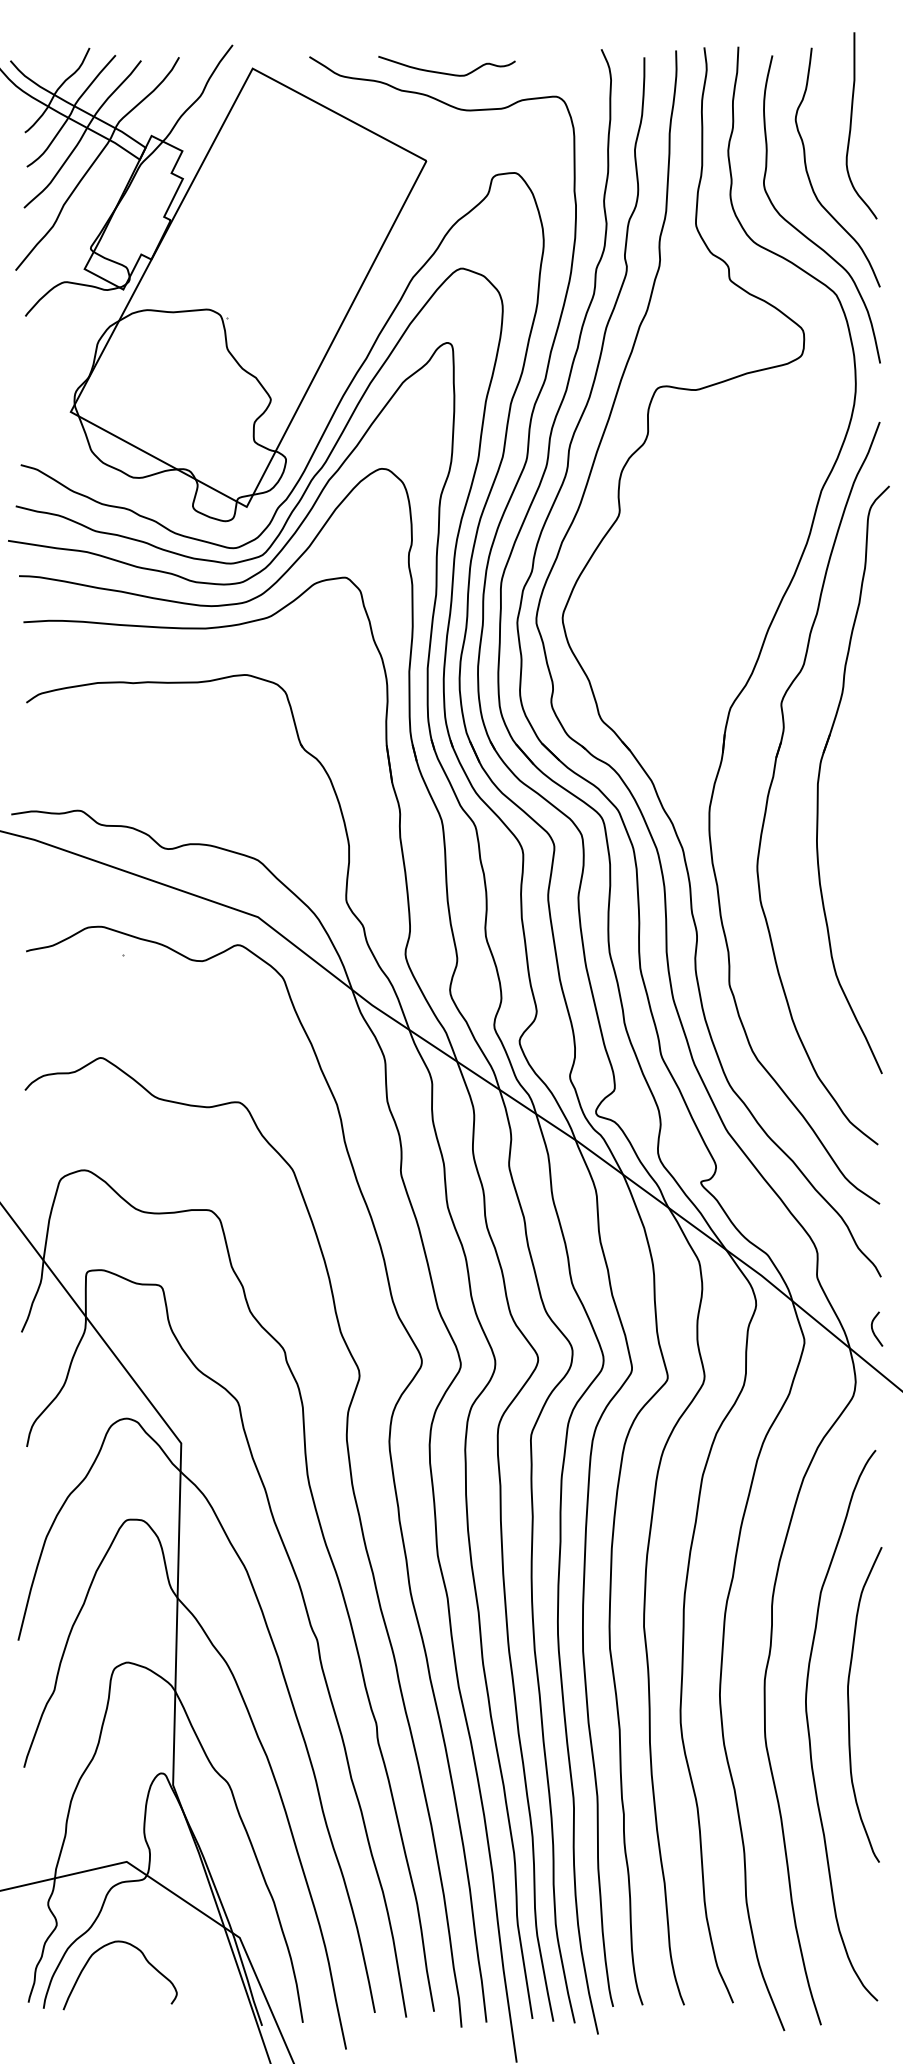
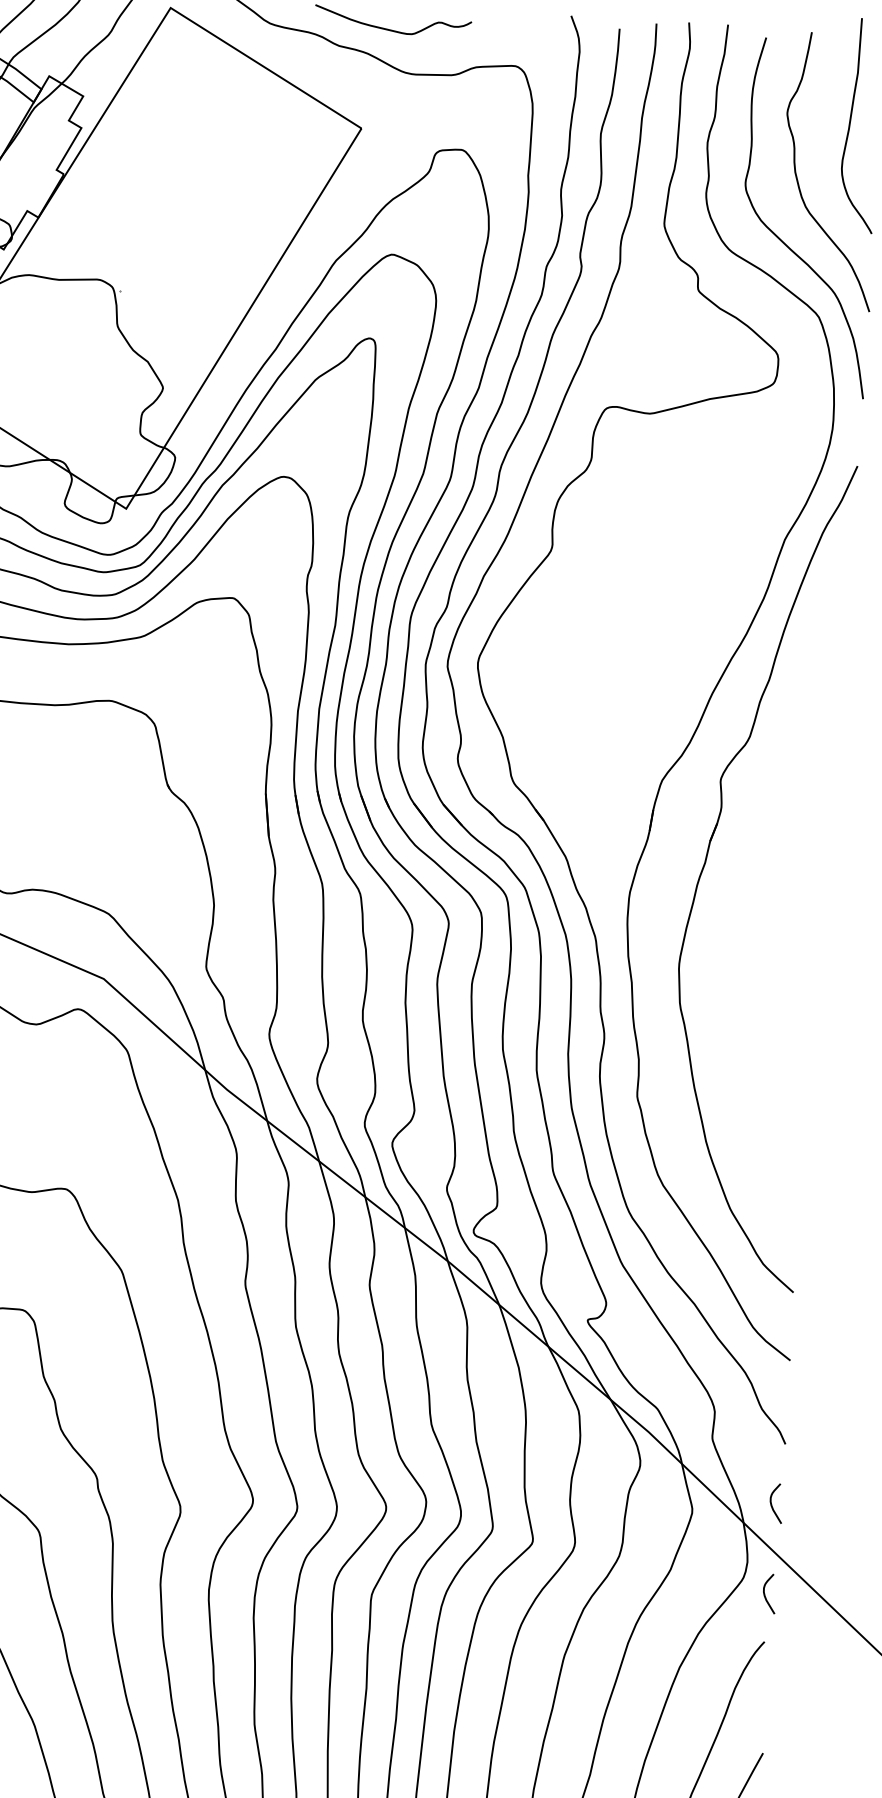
part: (820, 773) -> (759, 862), removed
curve: (873, 1408) -> (765, 1593), added

